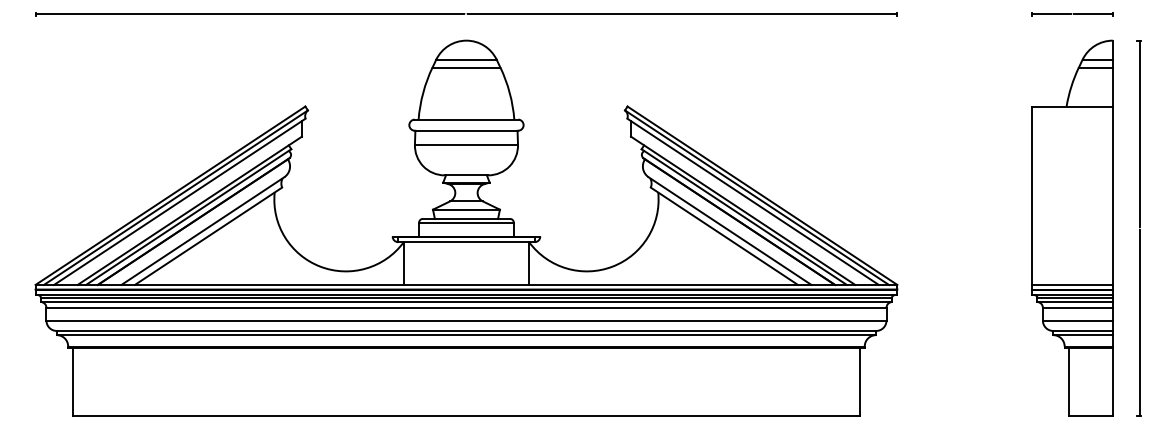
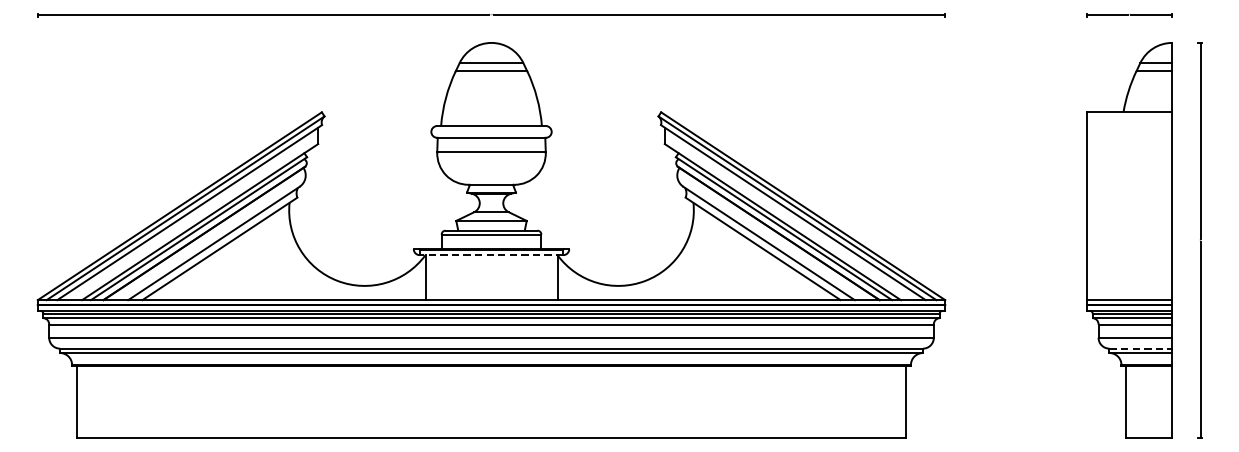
line: (465, 242) -> (490, 255), solid -> dashed
line: (1083, 330) -> (1141, 348), solid -> dashed

